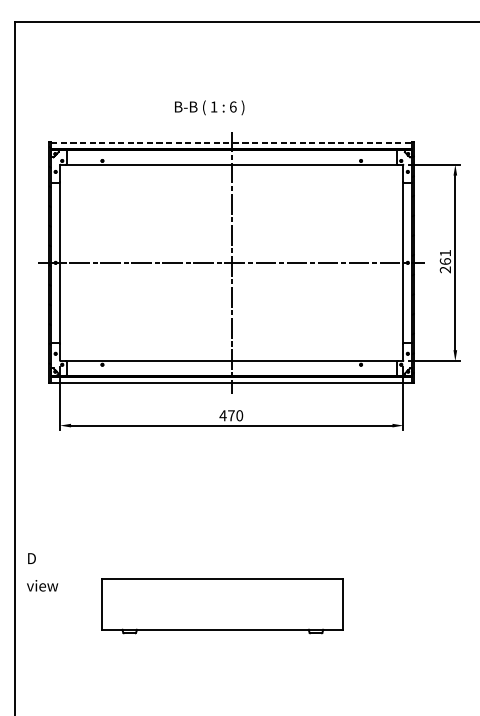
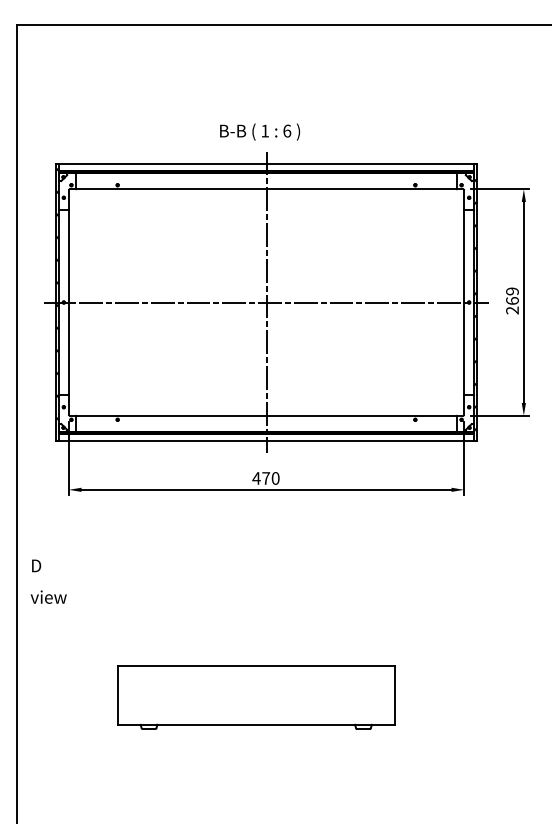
text: (210, 107) -> (260, 131), moved
line: (231, 142) -> (266, 164), dashed -> solid
text: (445, 253) -> (512, 291), 261 -> 269
text: (42, 572) -> (48, 581), moved

